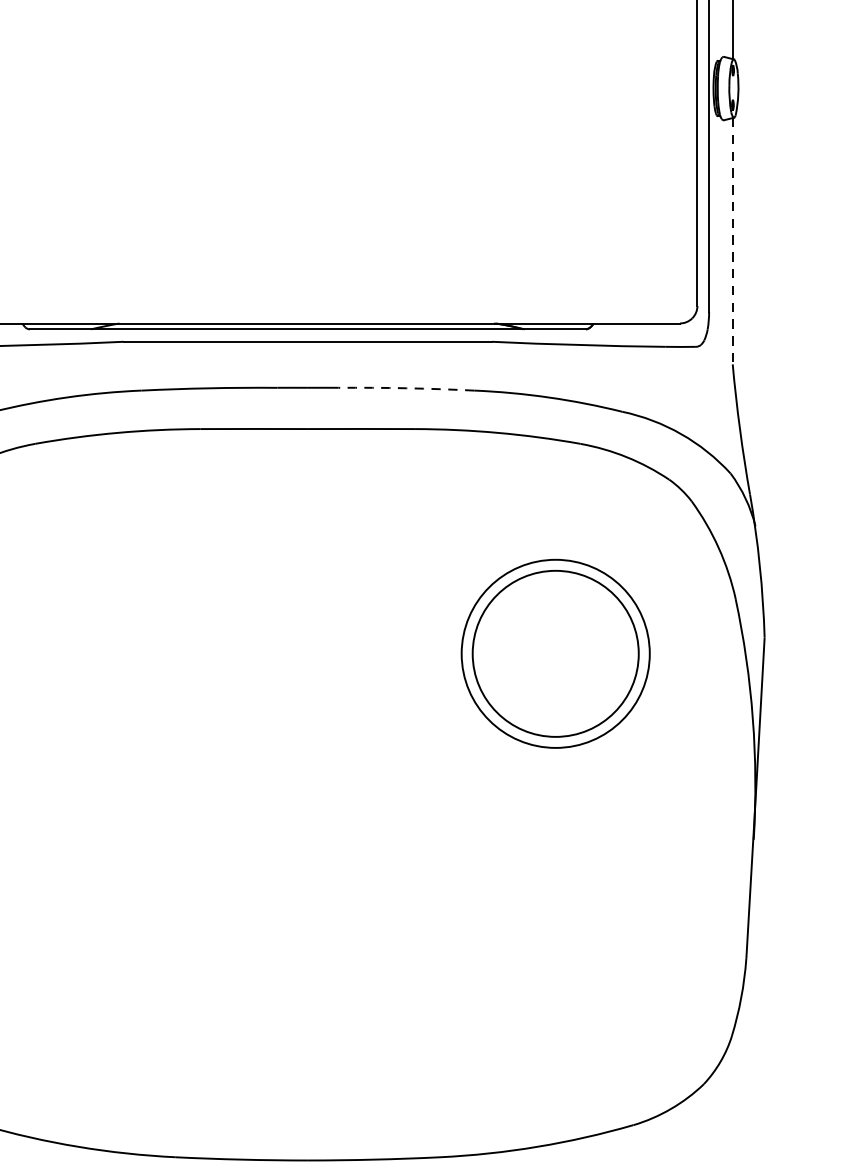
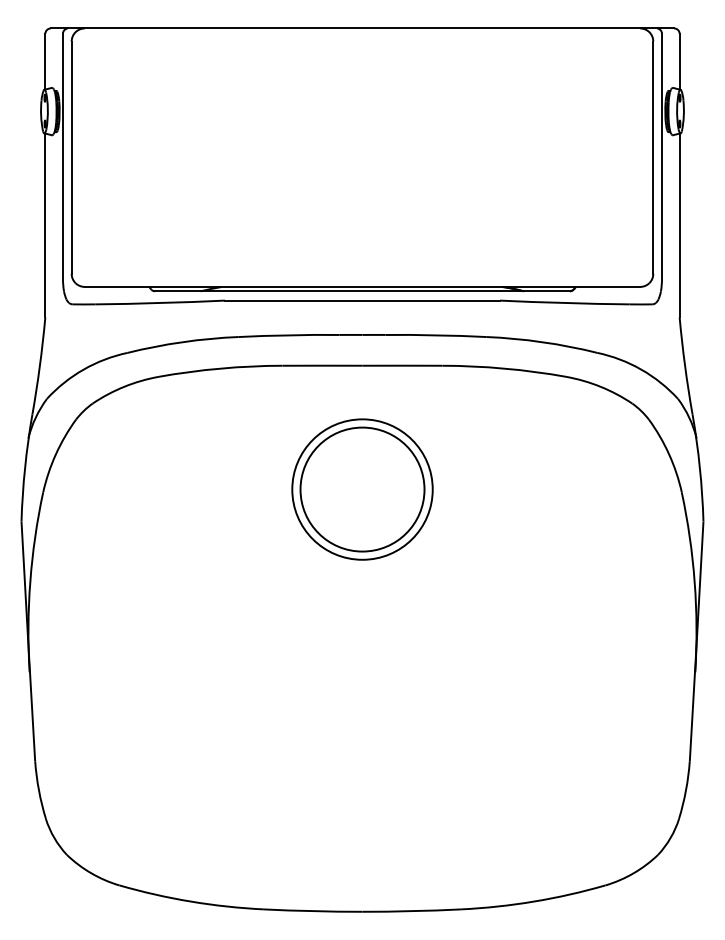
line: (732, 241) -> (679, 225), dashed -> solid
arc: (407, 388) -> (436, 335), dashed -> solid
part: (555, 653) -> (362, 489), moved

